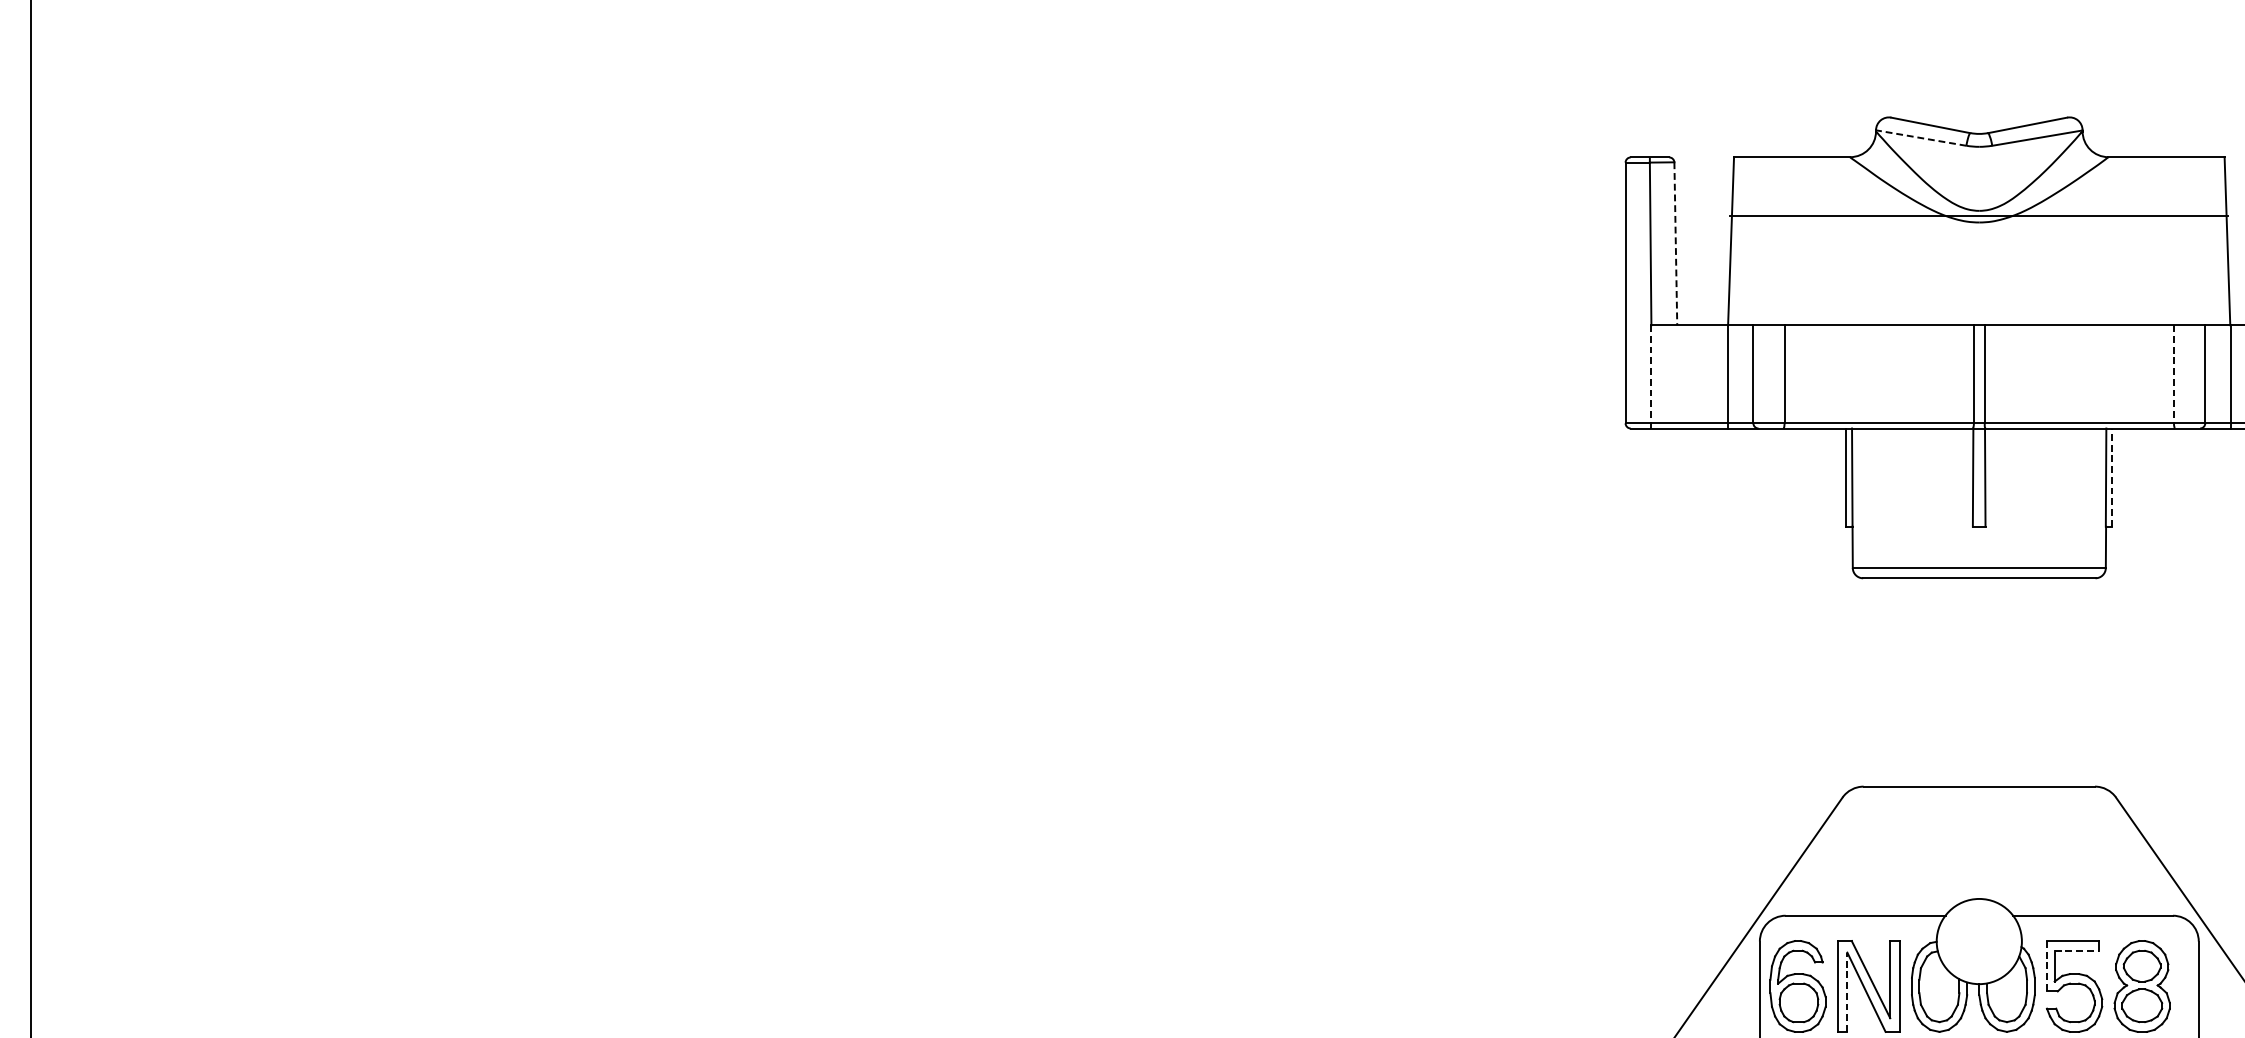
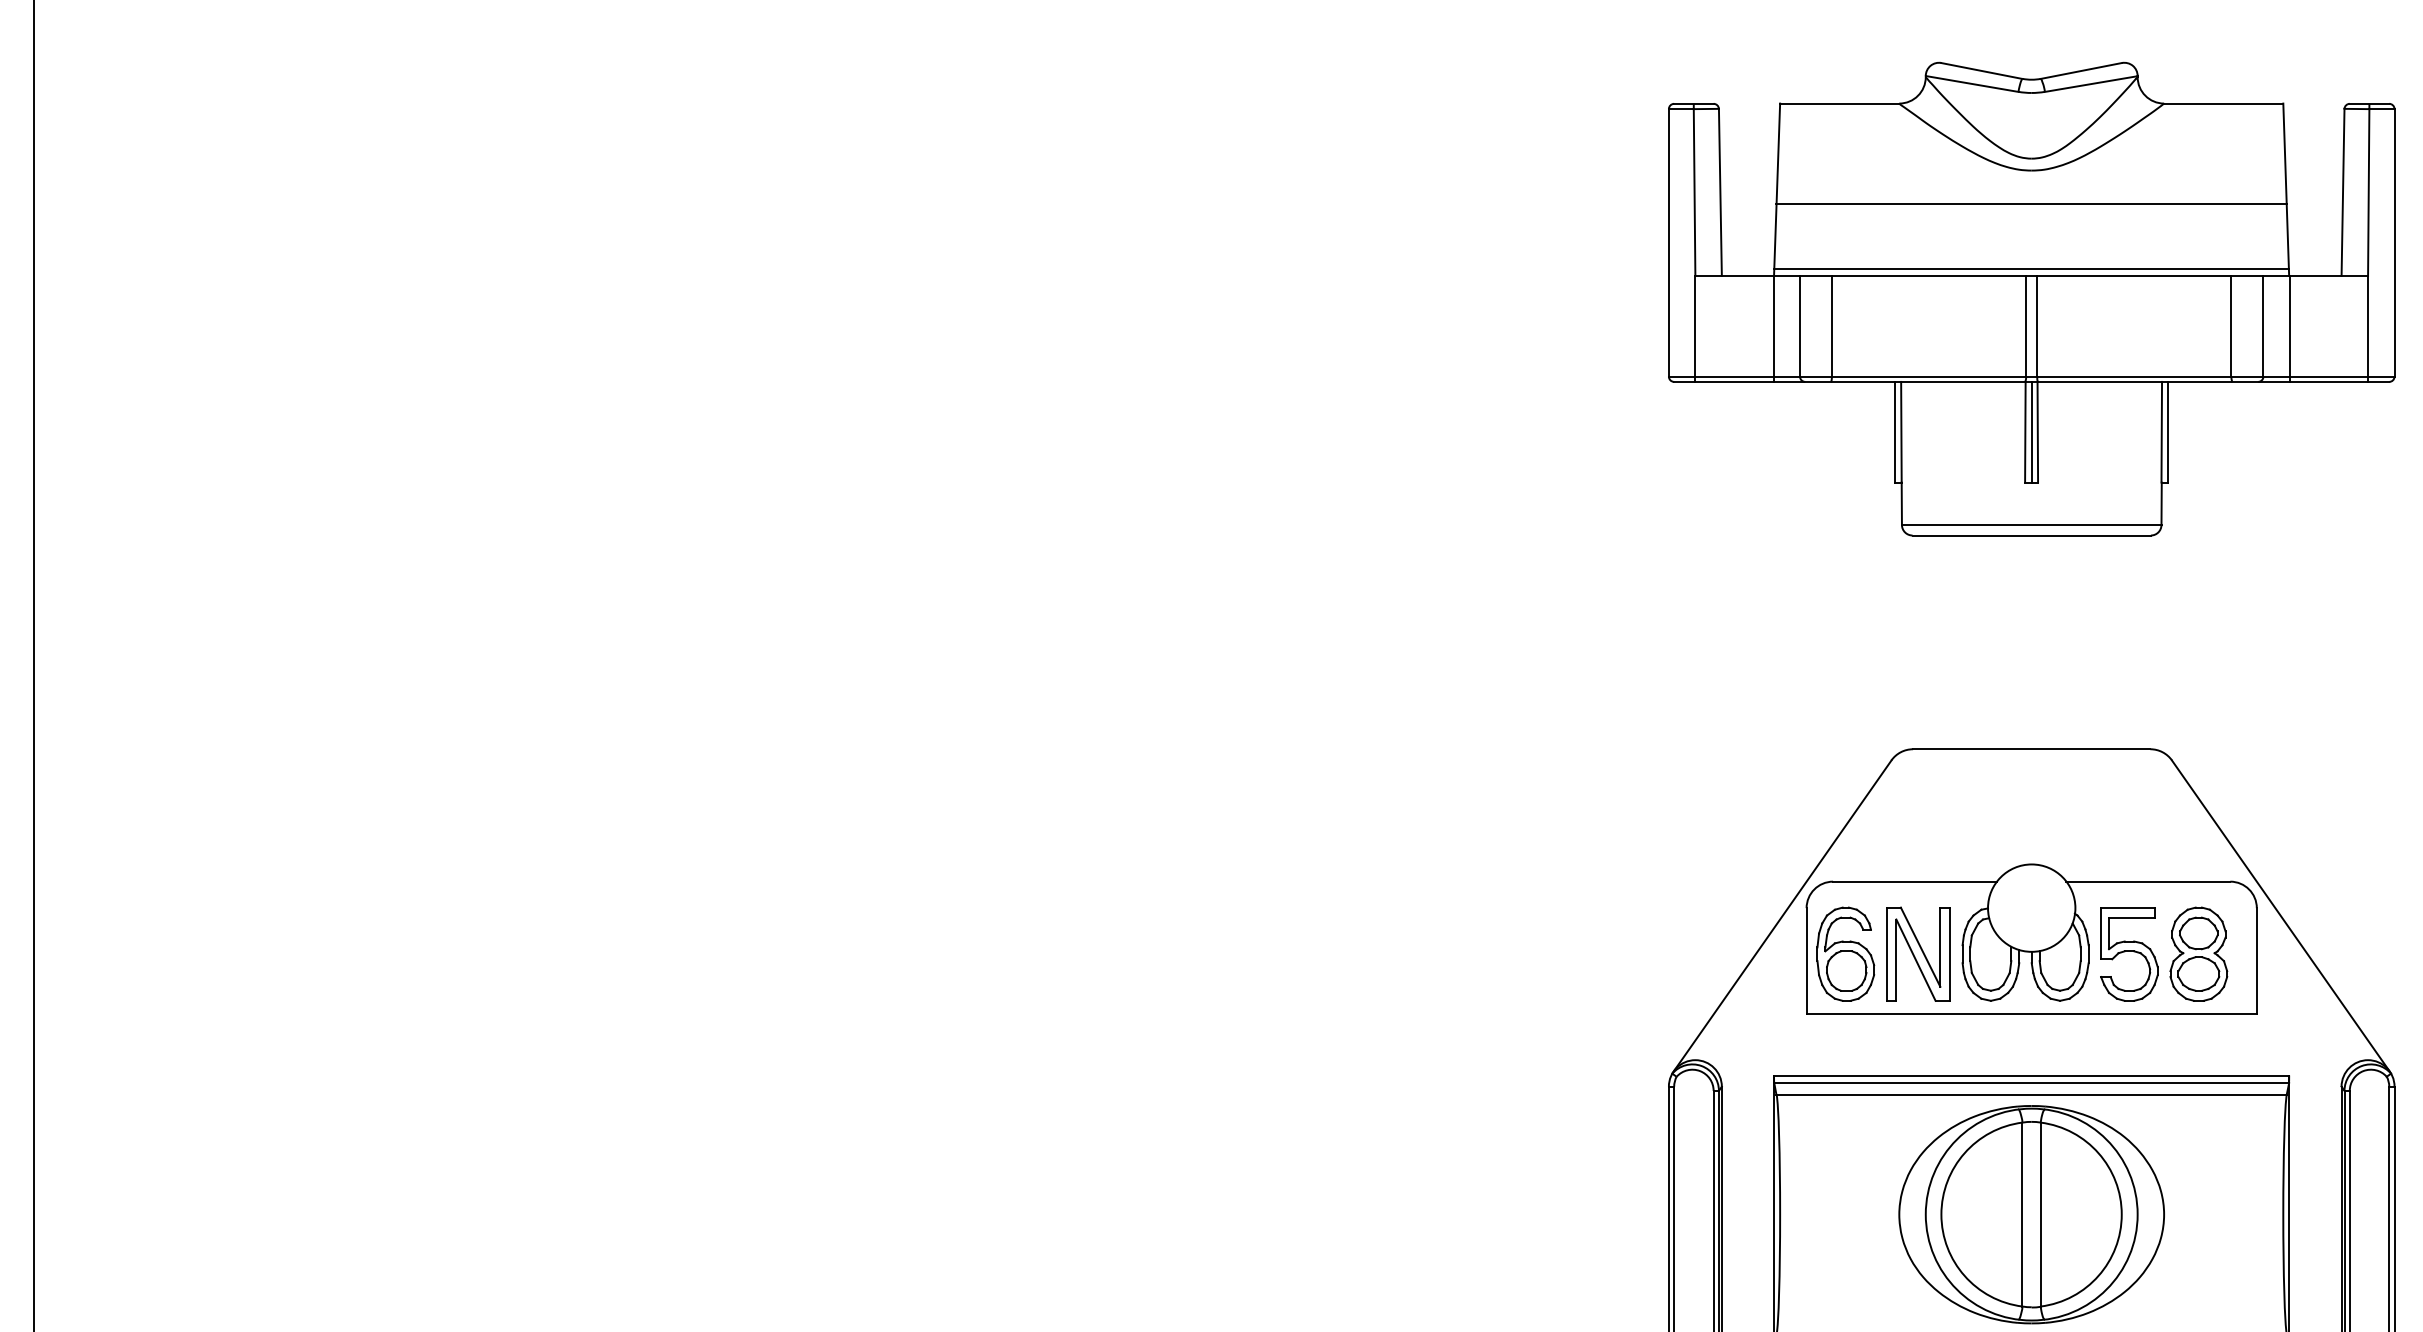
line: (1920, 137) -> (1971, 83), dashed -> solid
line: (1979, 215) -> (2031, 204), moved
line: (1675, 243) -> (1720, 192), dashed -> solid
line: (1979, 318) -> (2031, 269), added
line: (2174, 374) -> (2231, 326), dashed -> solid
line: (1651, 376) -> (1695, 328), dashed -> solid
line: (1979, 476) -> (2031, 431), added
line: (2112, 476) -> (2168, 431), dashed -> solid
line: (2076, 950) -> (2131, 917), dashed -> solid
line: (2047, 966) -> (2101, 933), dashed -> solid
line: (1847, 992) -> (1896, 960), dashed -> solid

